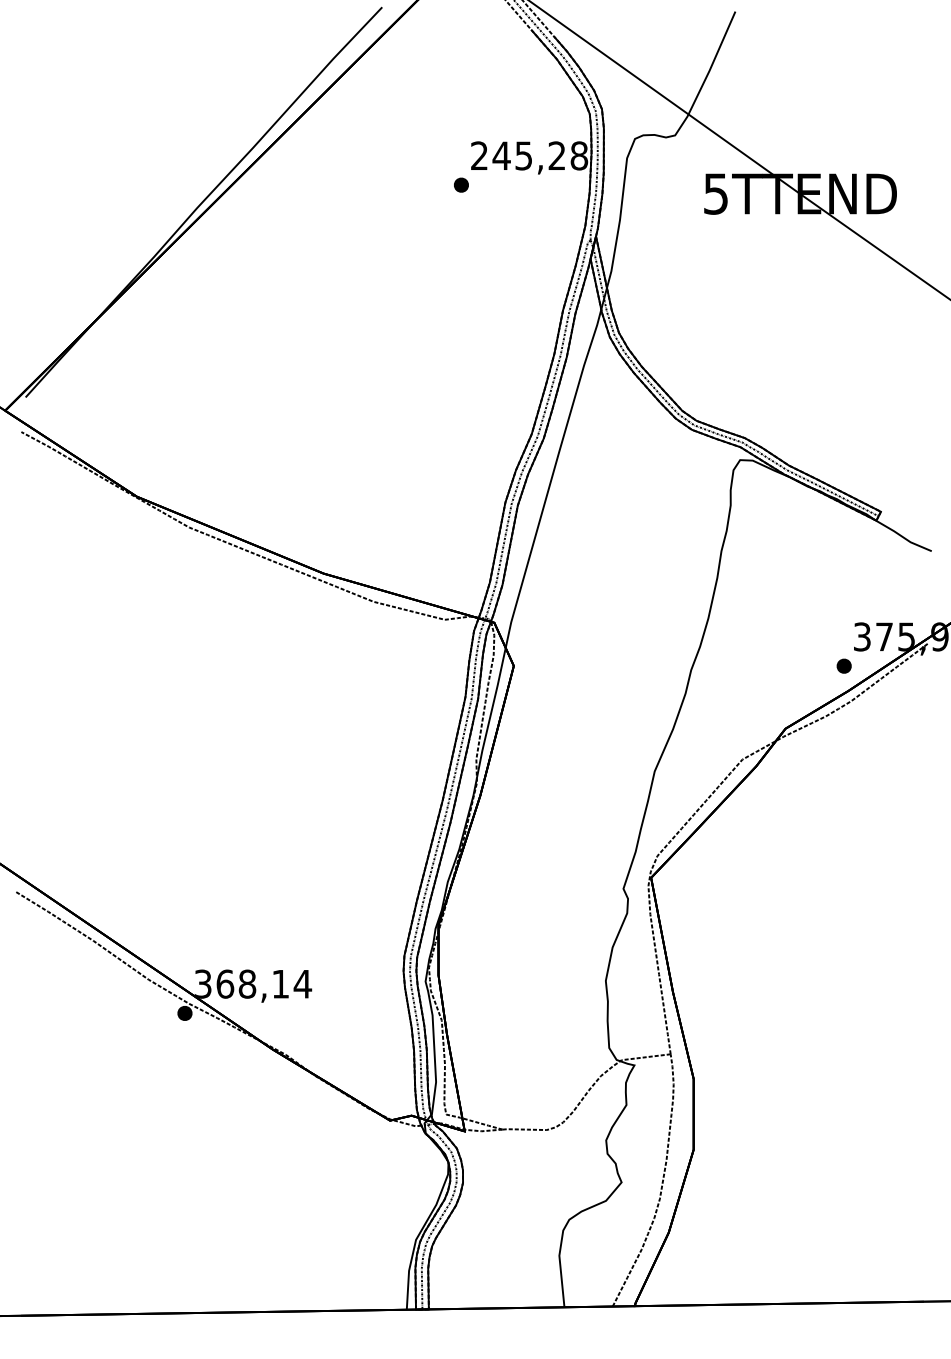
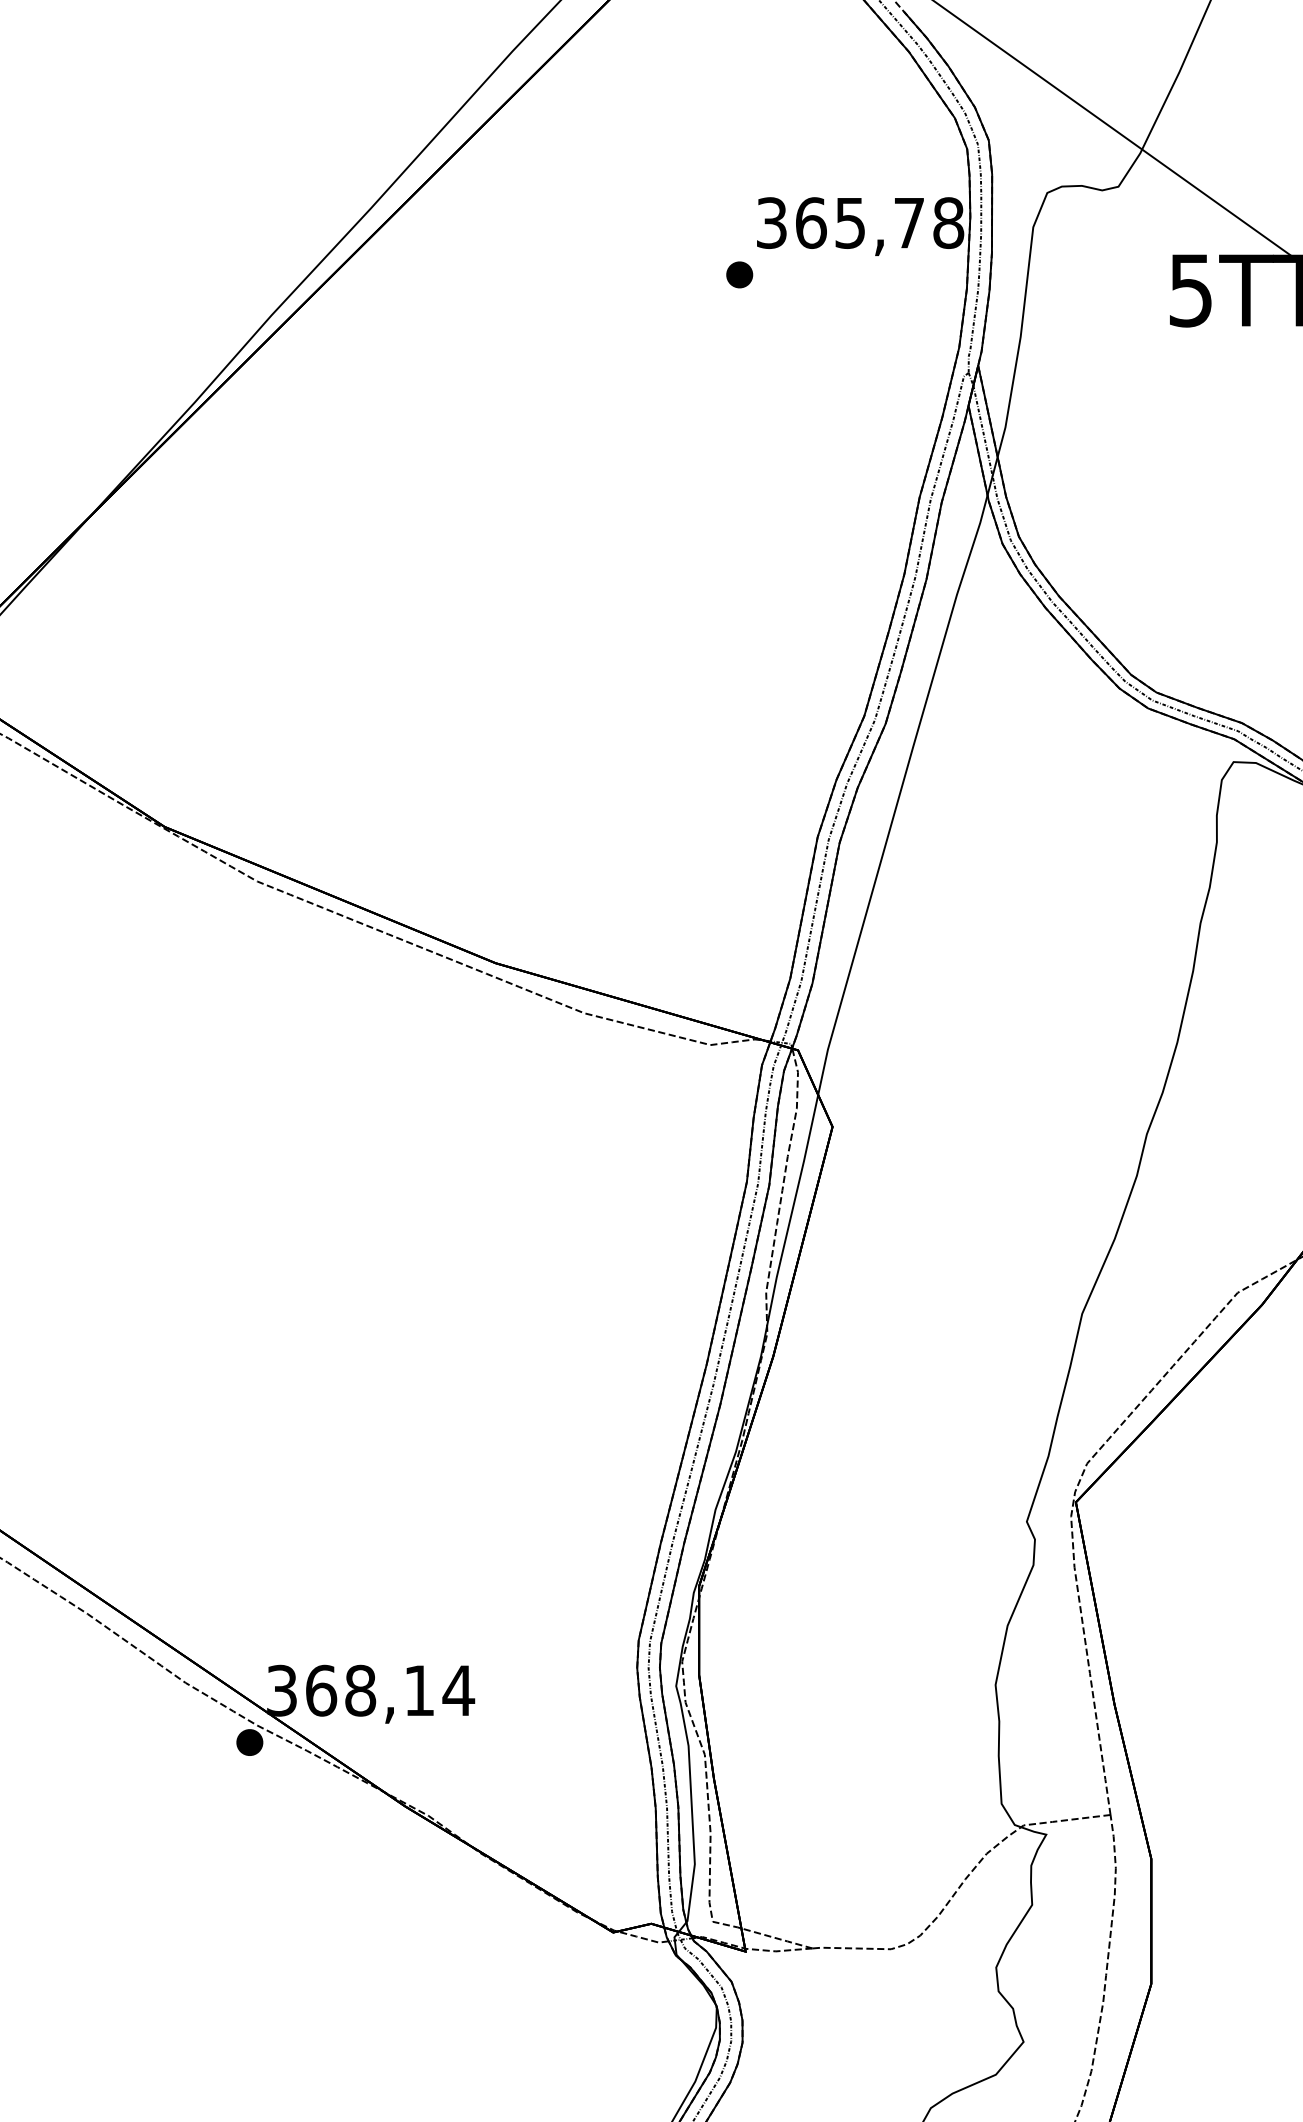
text: (518, 155) -> (840, 222), 245,28 -> 365,78

